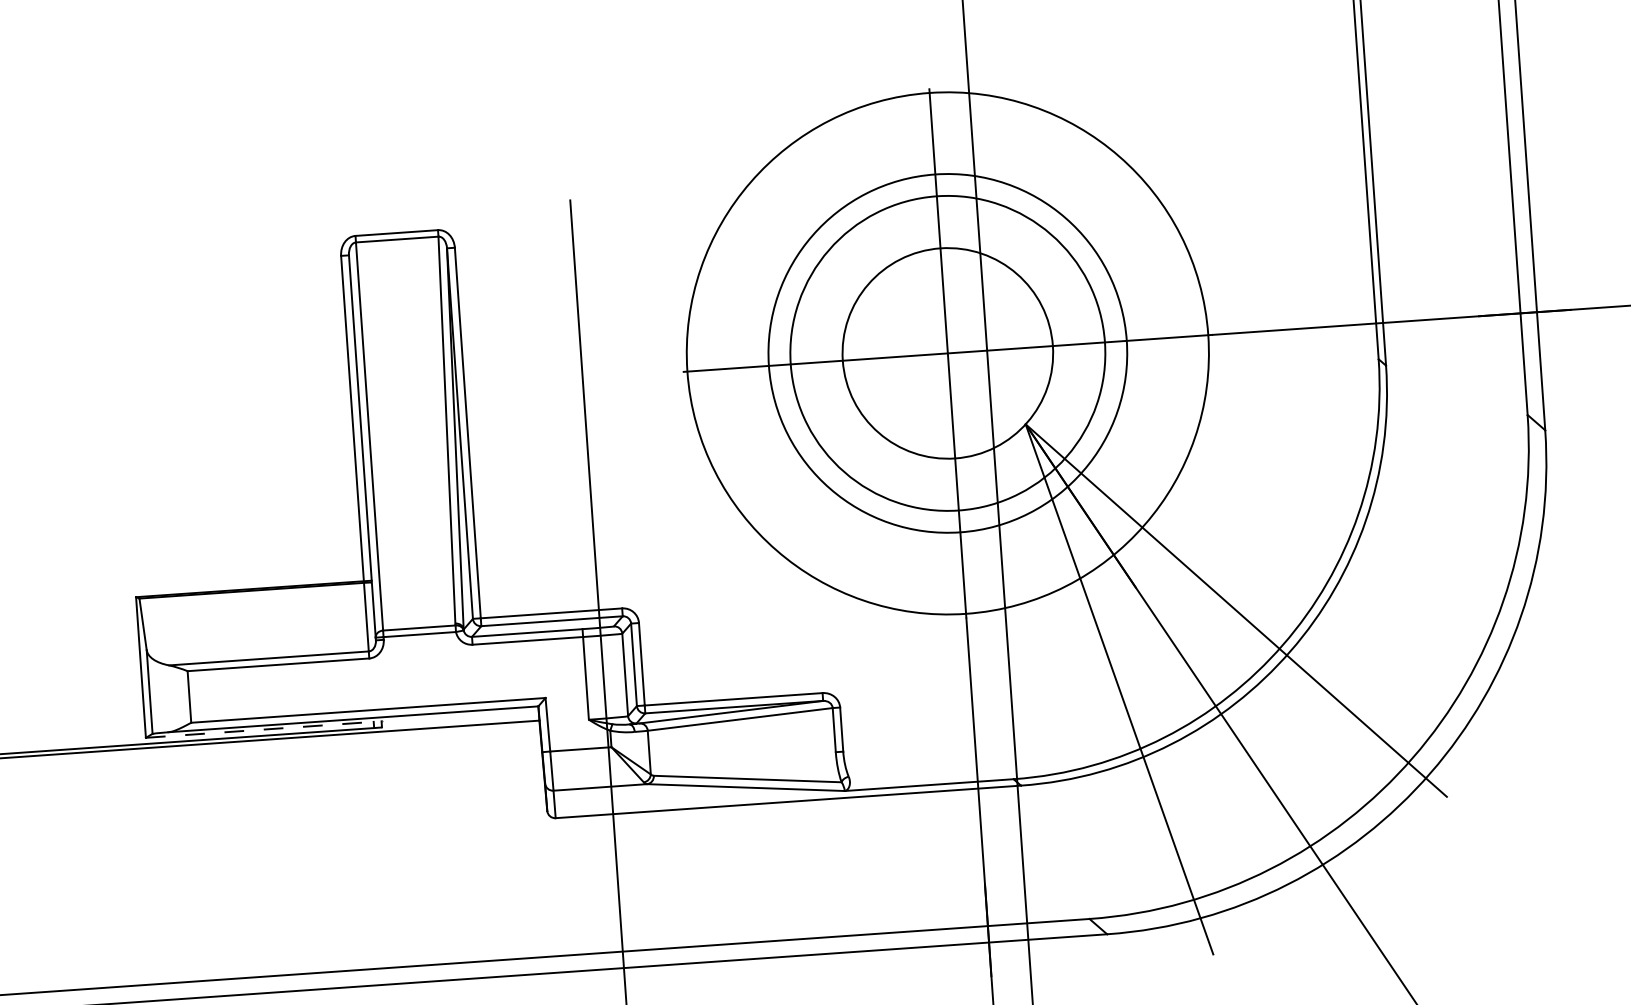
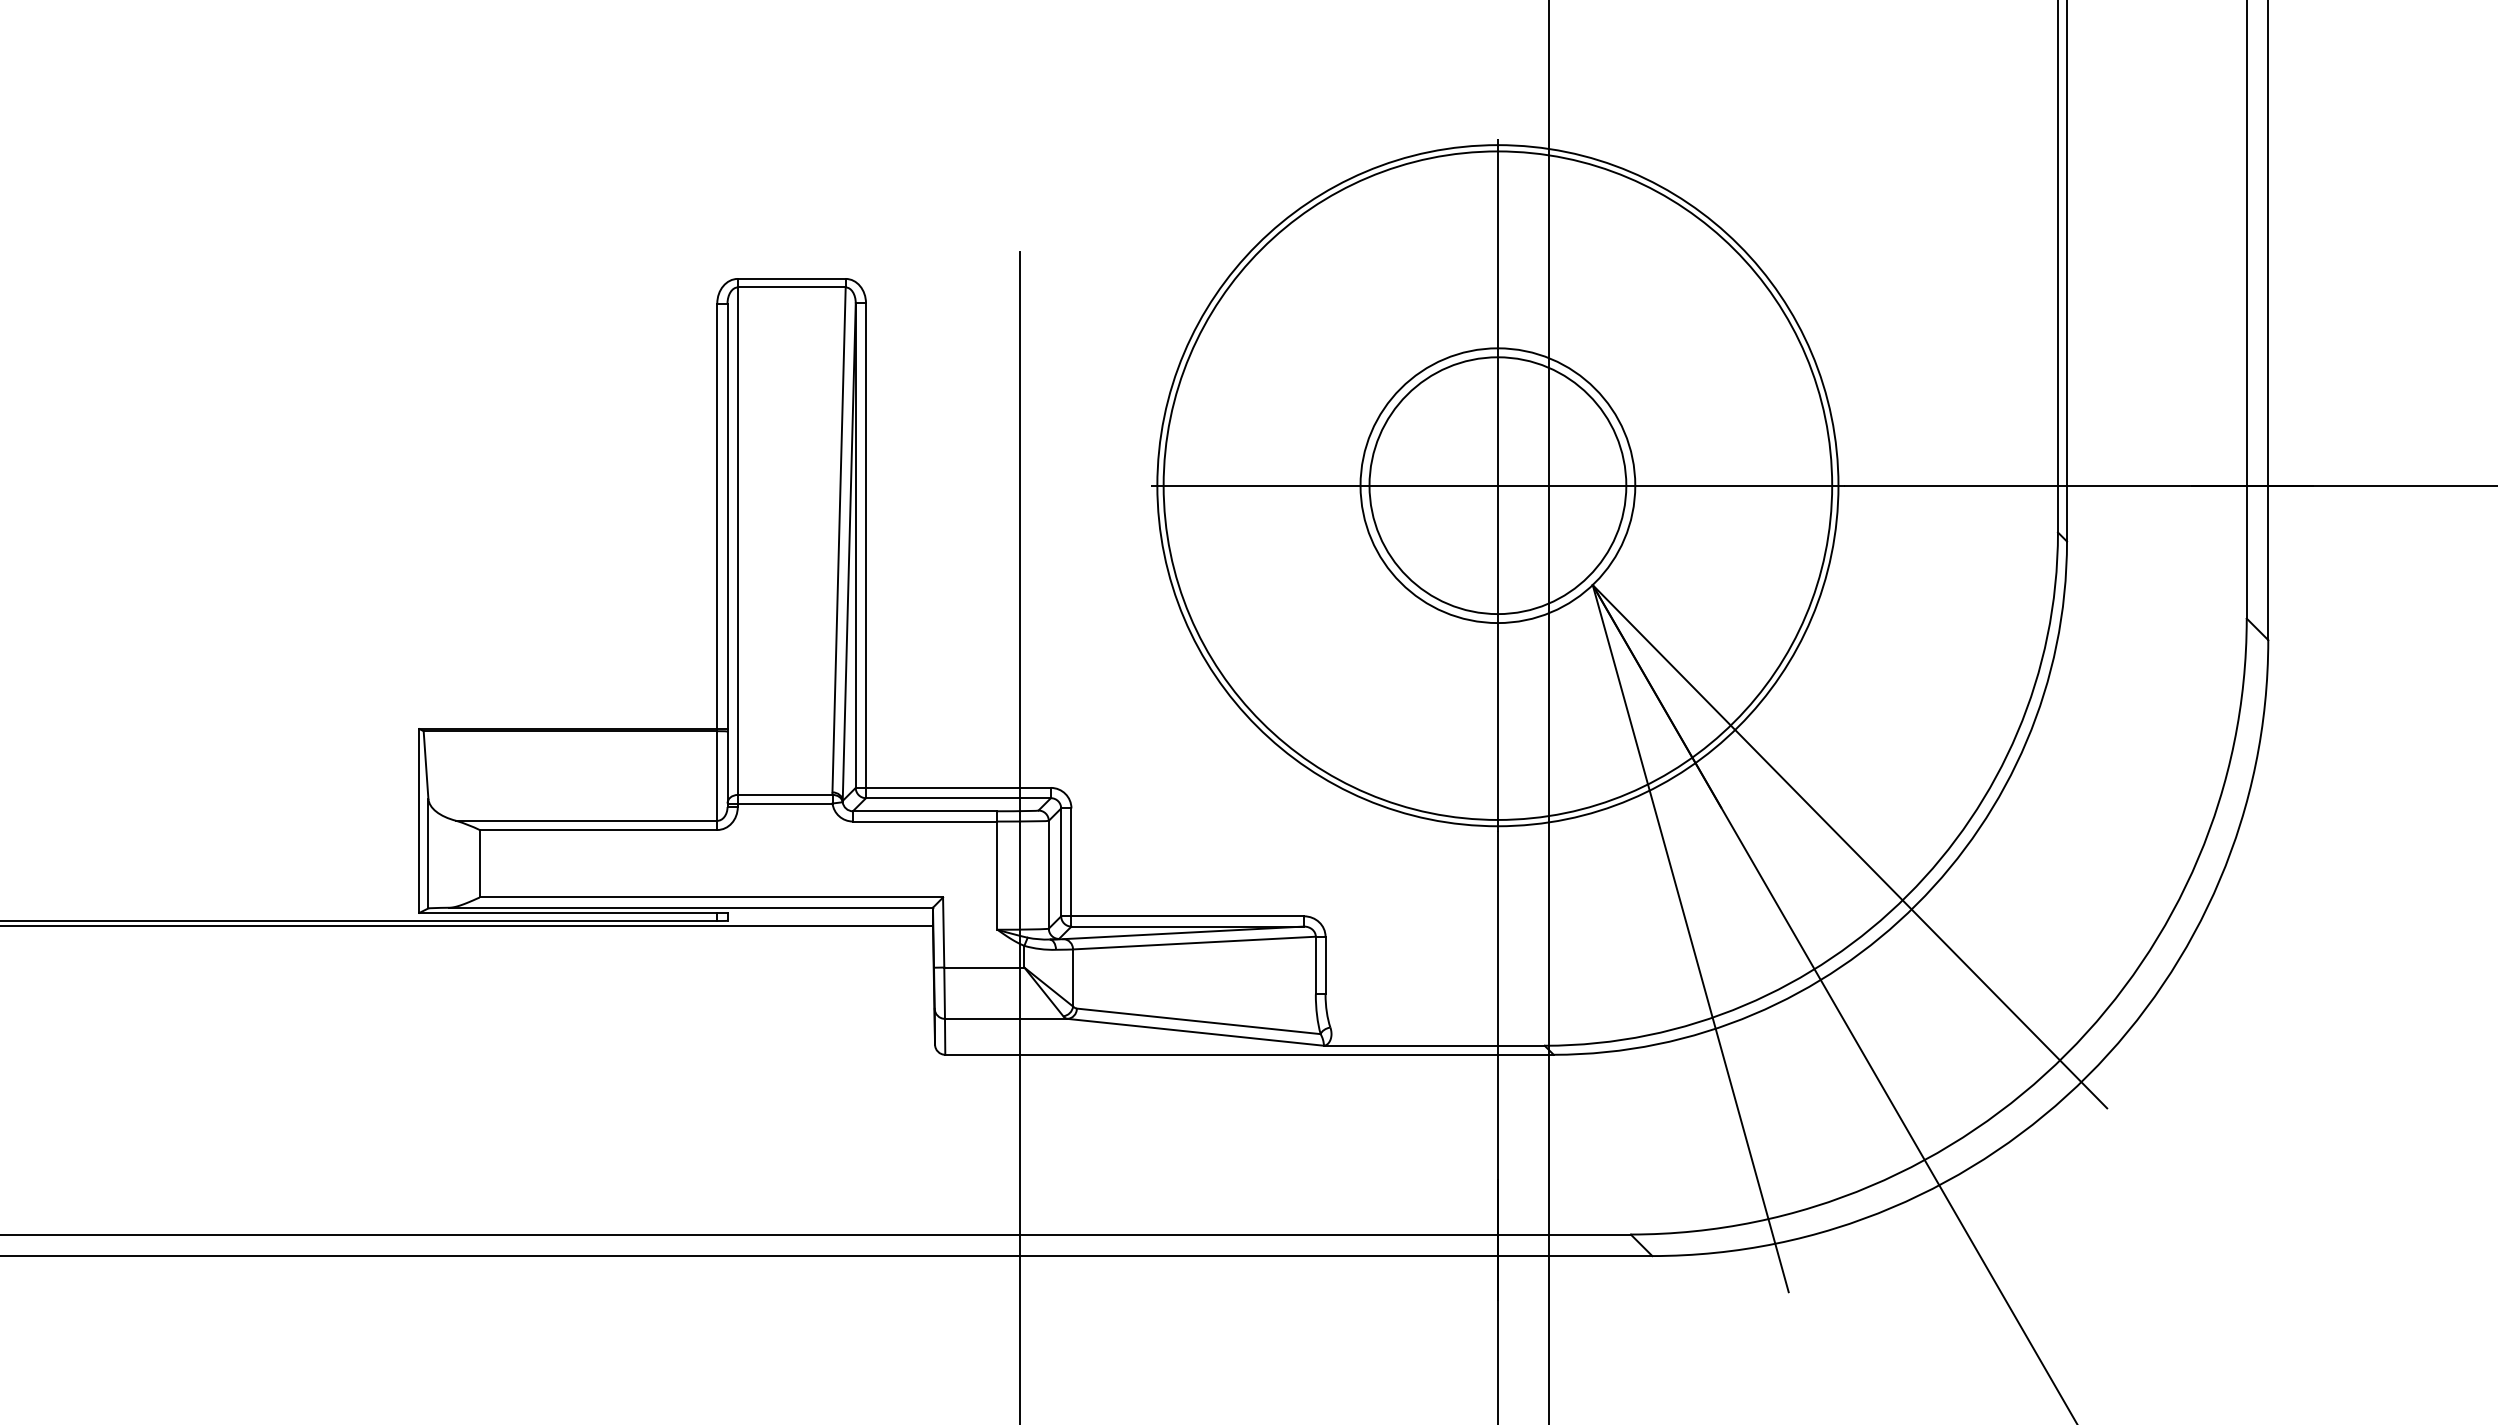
circle: (947, 353) -> (1497, 485), size x0.62
circle: (947, 353) -> (1497, 485), size x1.43
line: (263, 729) -> (573, 912), dashed -> solid

